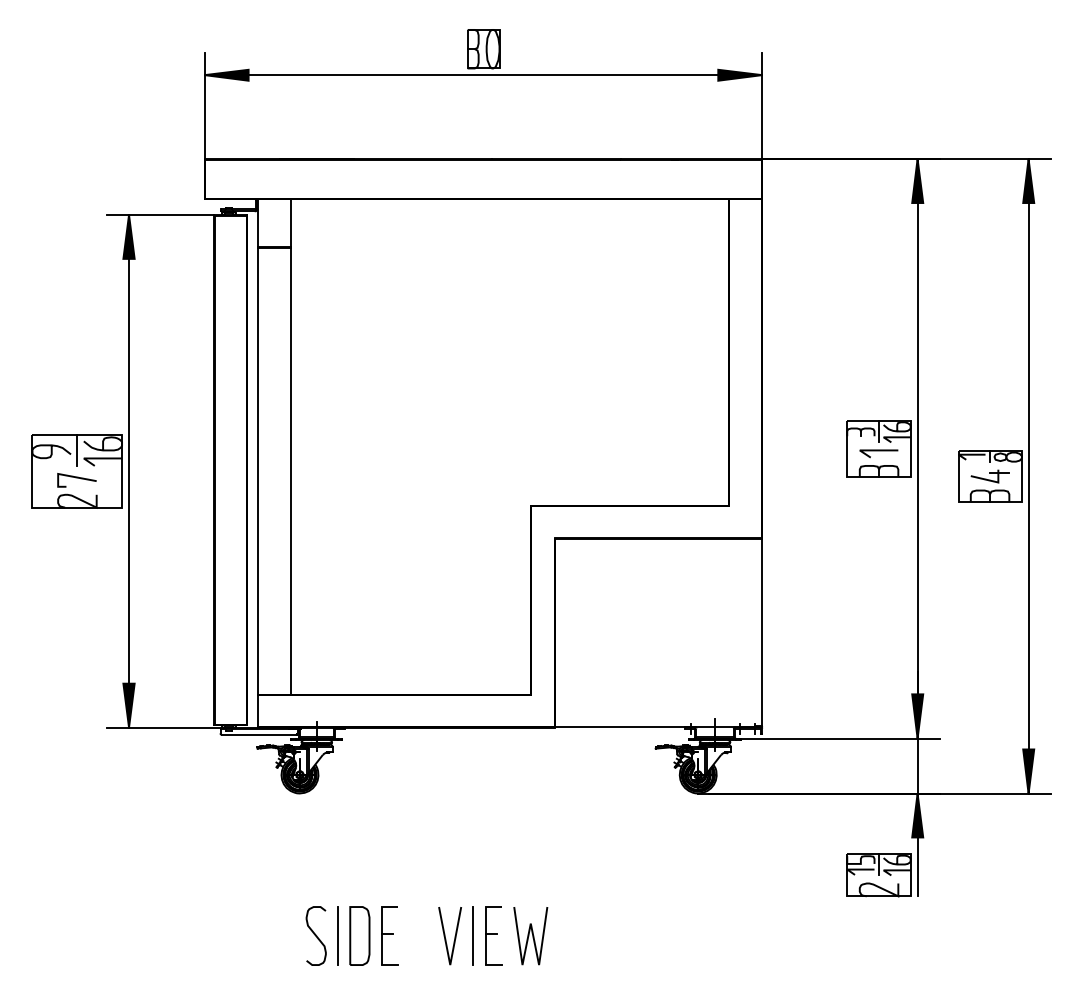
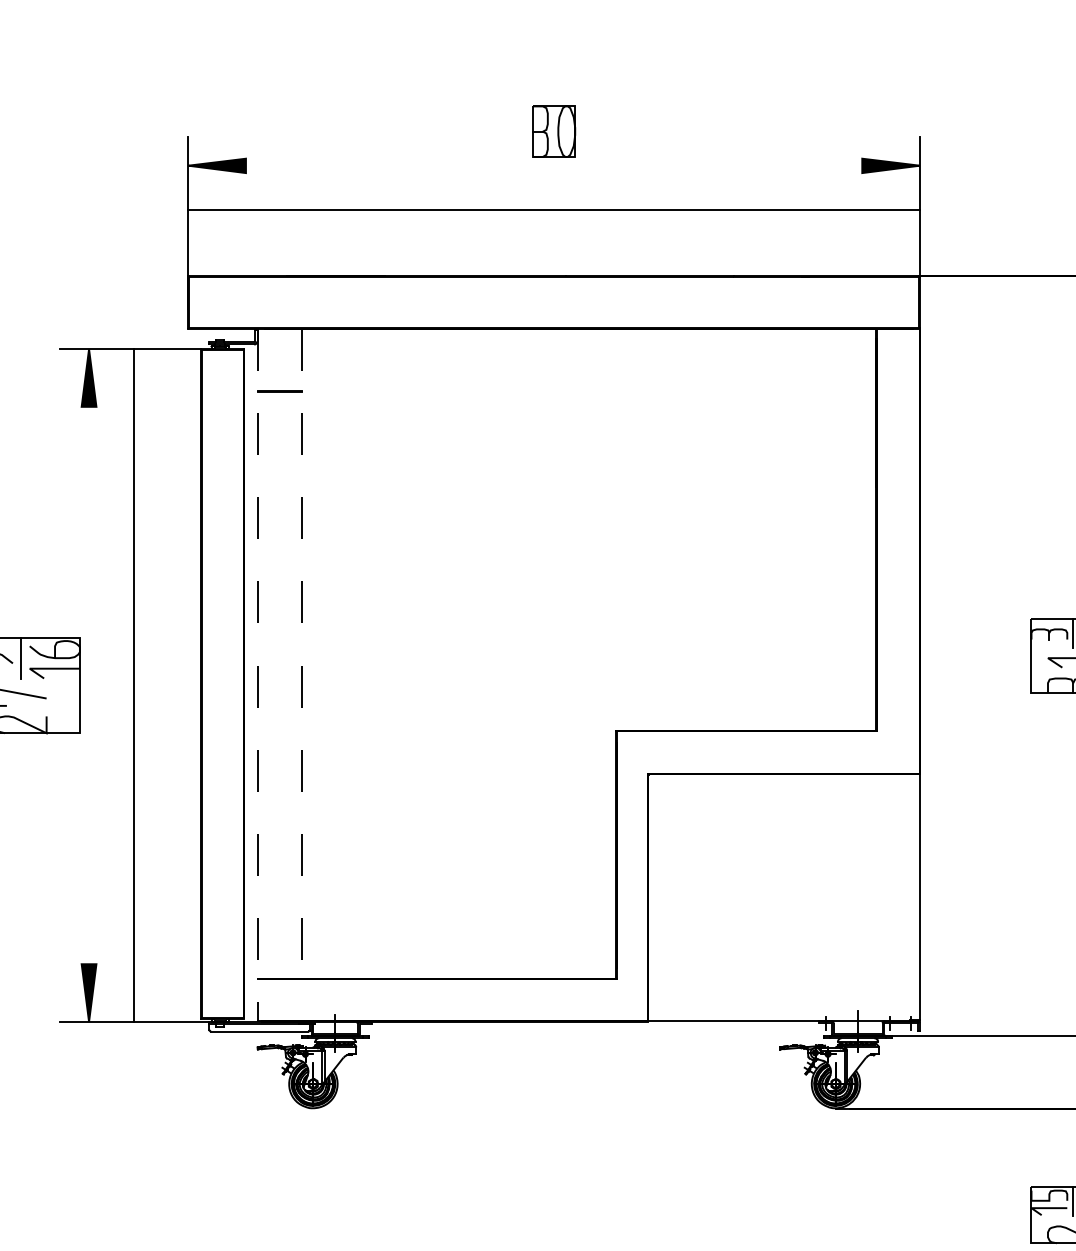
line: (483, 75) -> (554, 210), moved
line: (291, 446) -> (302, 653), solid -> dashed
line: (257, 463) -> (257, 675), solid -> dashed
line: (129, 471) -> (134, 685), moved

